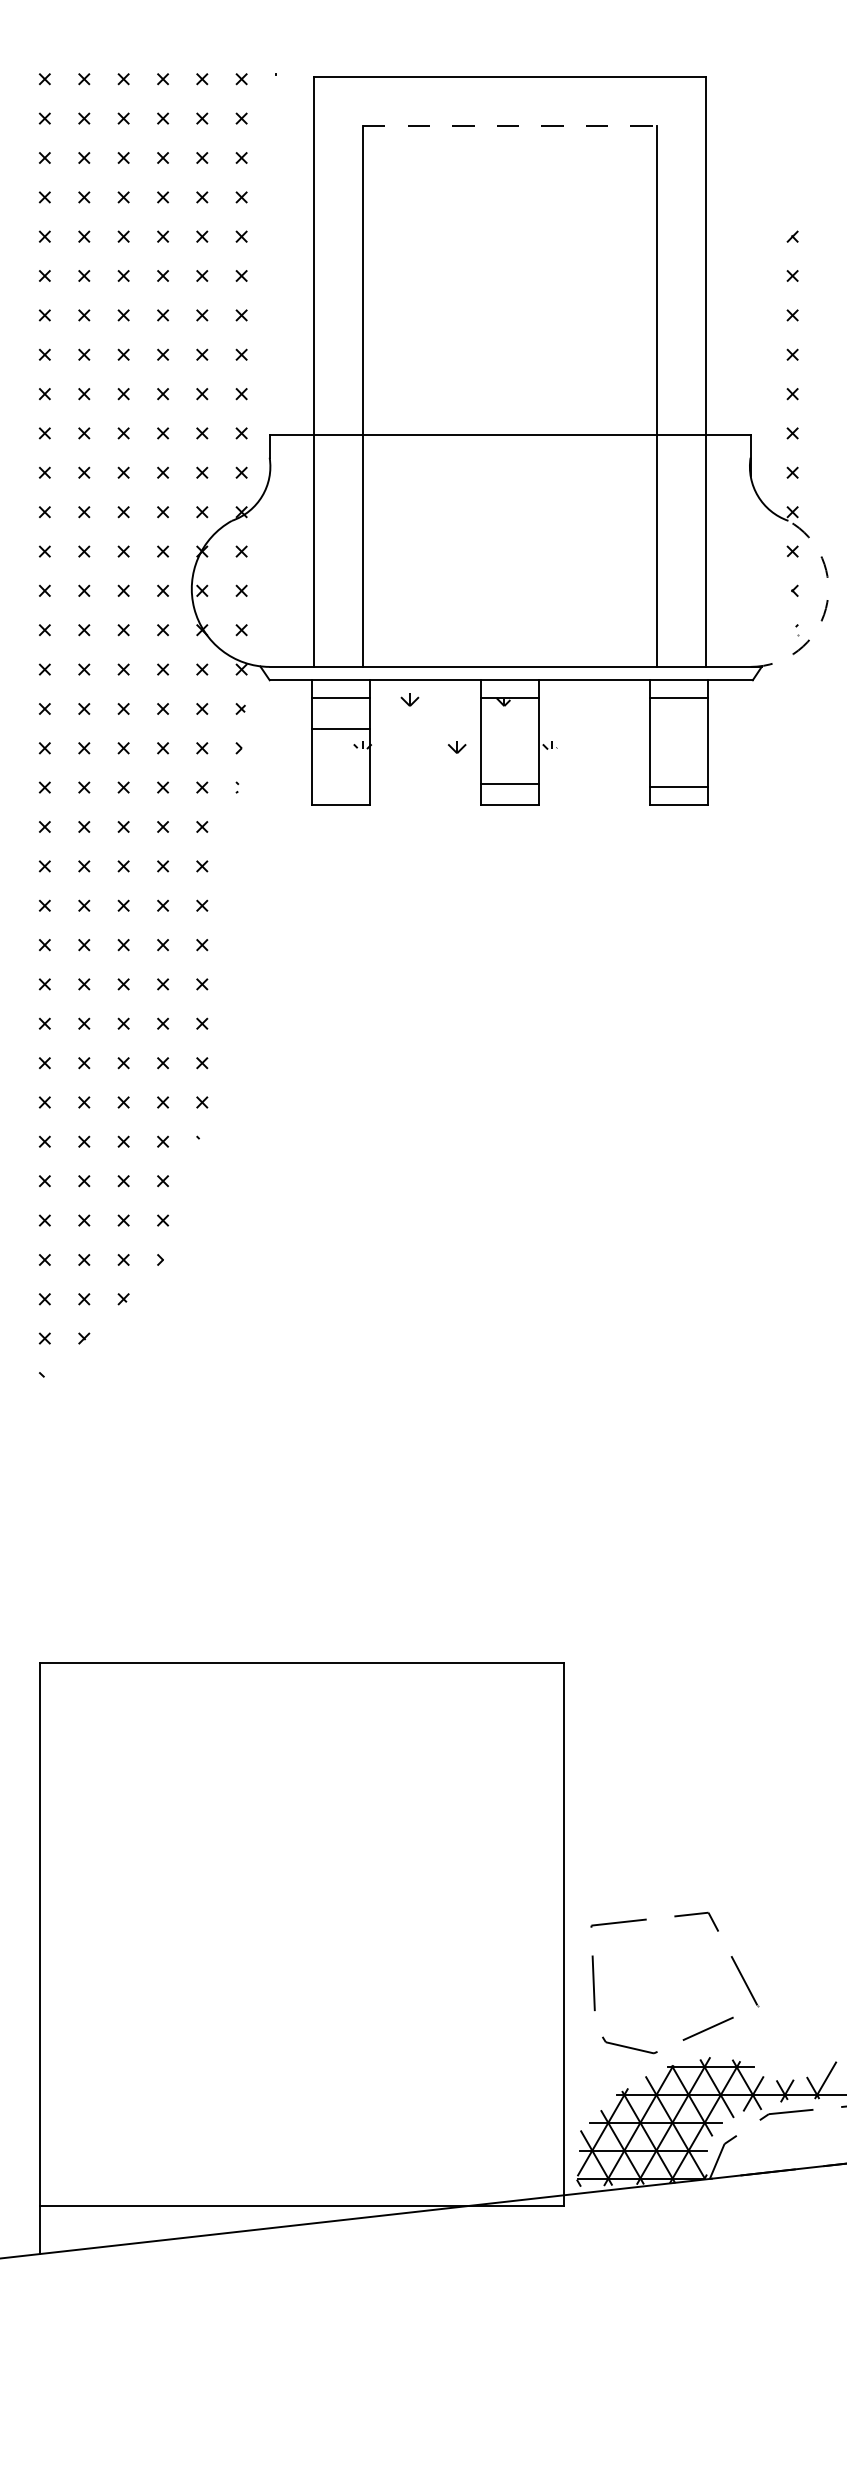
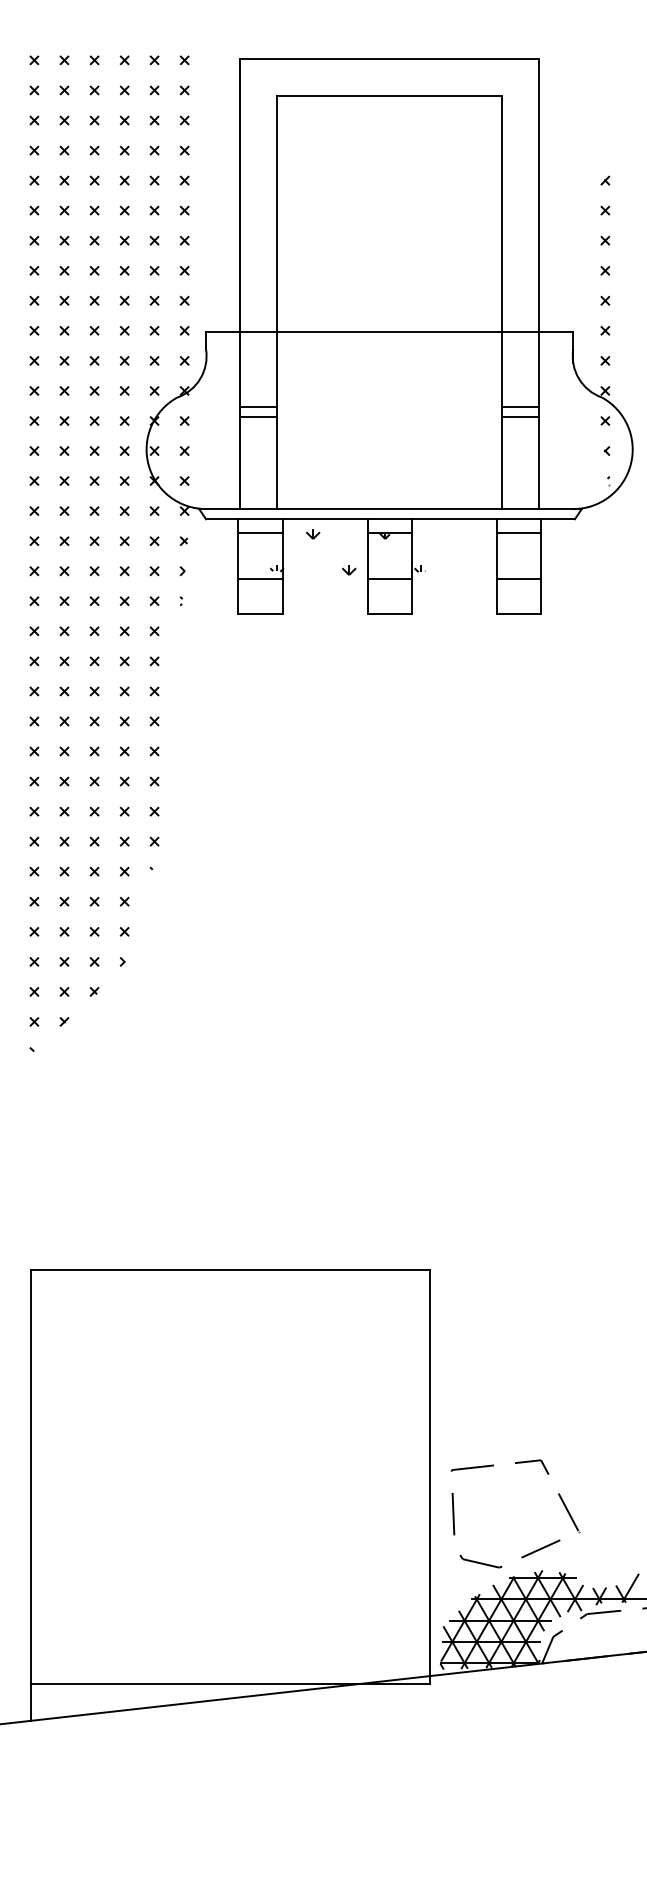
line: (510, 125) -> (389, 95), dashed -> solid
line: (338, 533) -> (258, 407), added
line: (681, 533) -> (520, 407), added
line: (338, 546) -> (258, 417), added
line: (681, 546) -> (520, 417), added
arc: (826, 608) -> (631, 464), dashed -> solid
line: (340, 729) -> (260, 579), moved
line: (510, 784) -> (389, 579), moved
line: (679, 787) -> (518, 579), moved

